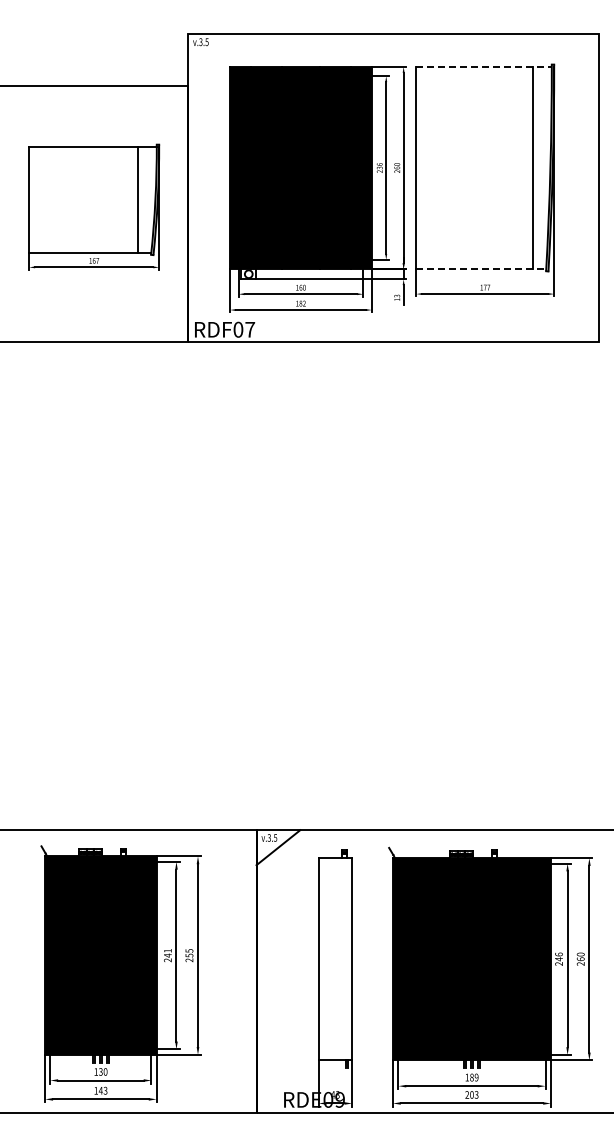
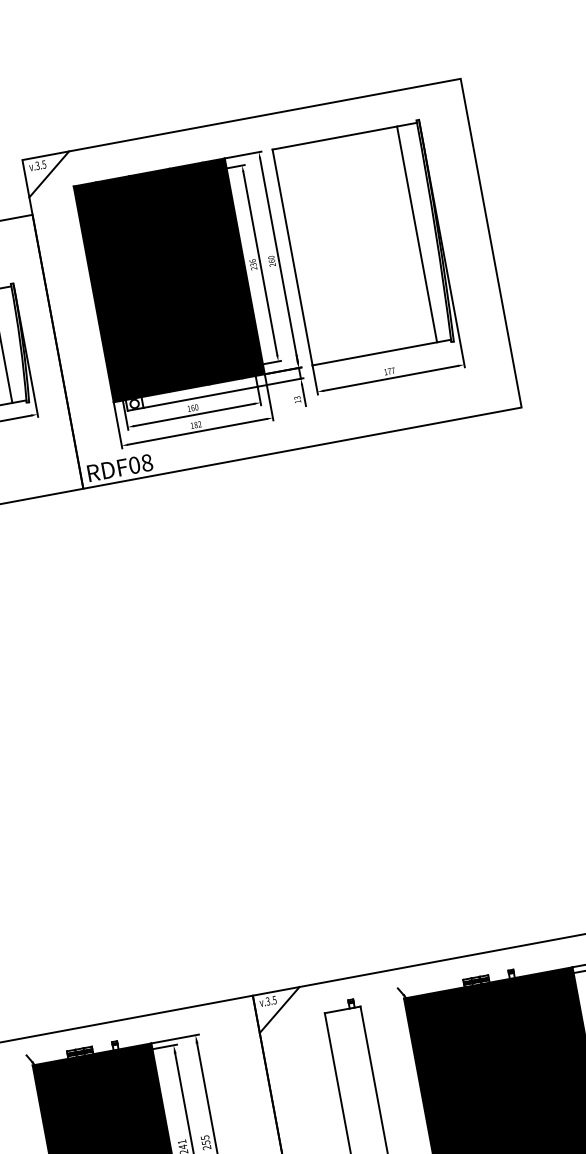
line: (209, 51) -> (48, 174), added
line: (484, 66) -> (345, 135), dashed -> solid
line: (481, 269) -> (382, 352), dashed -> solid
text: (250, 329) -> (147, 462), RDF07 -> RDF08

